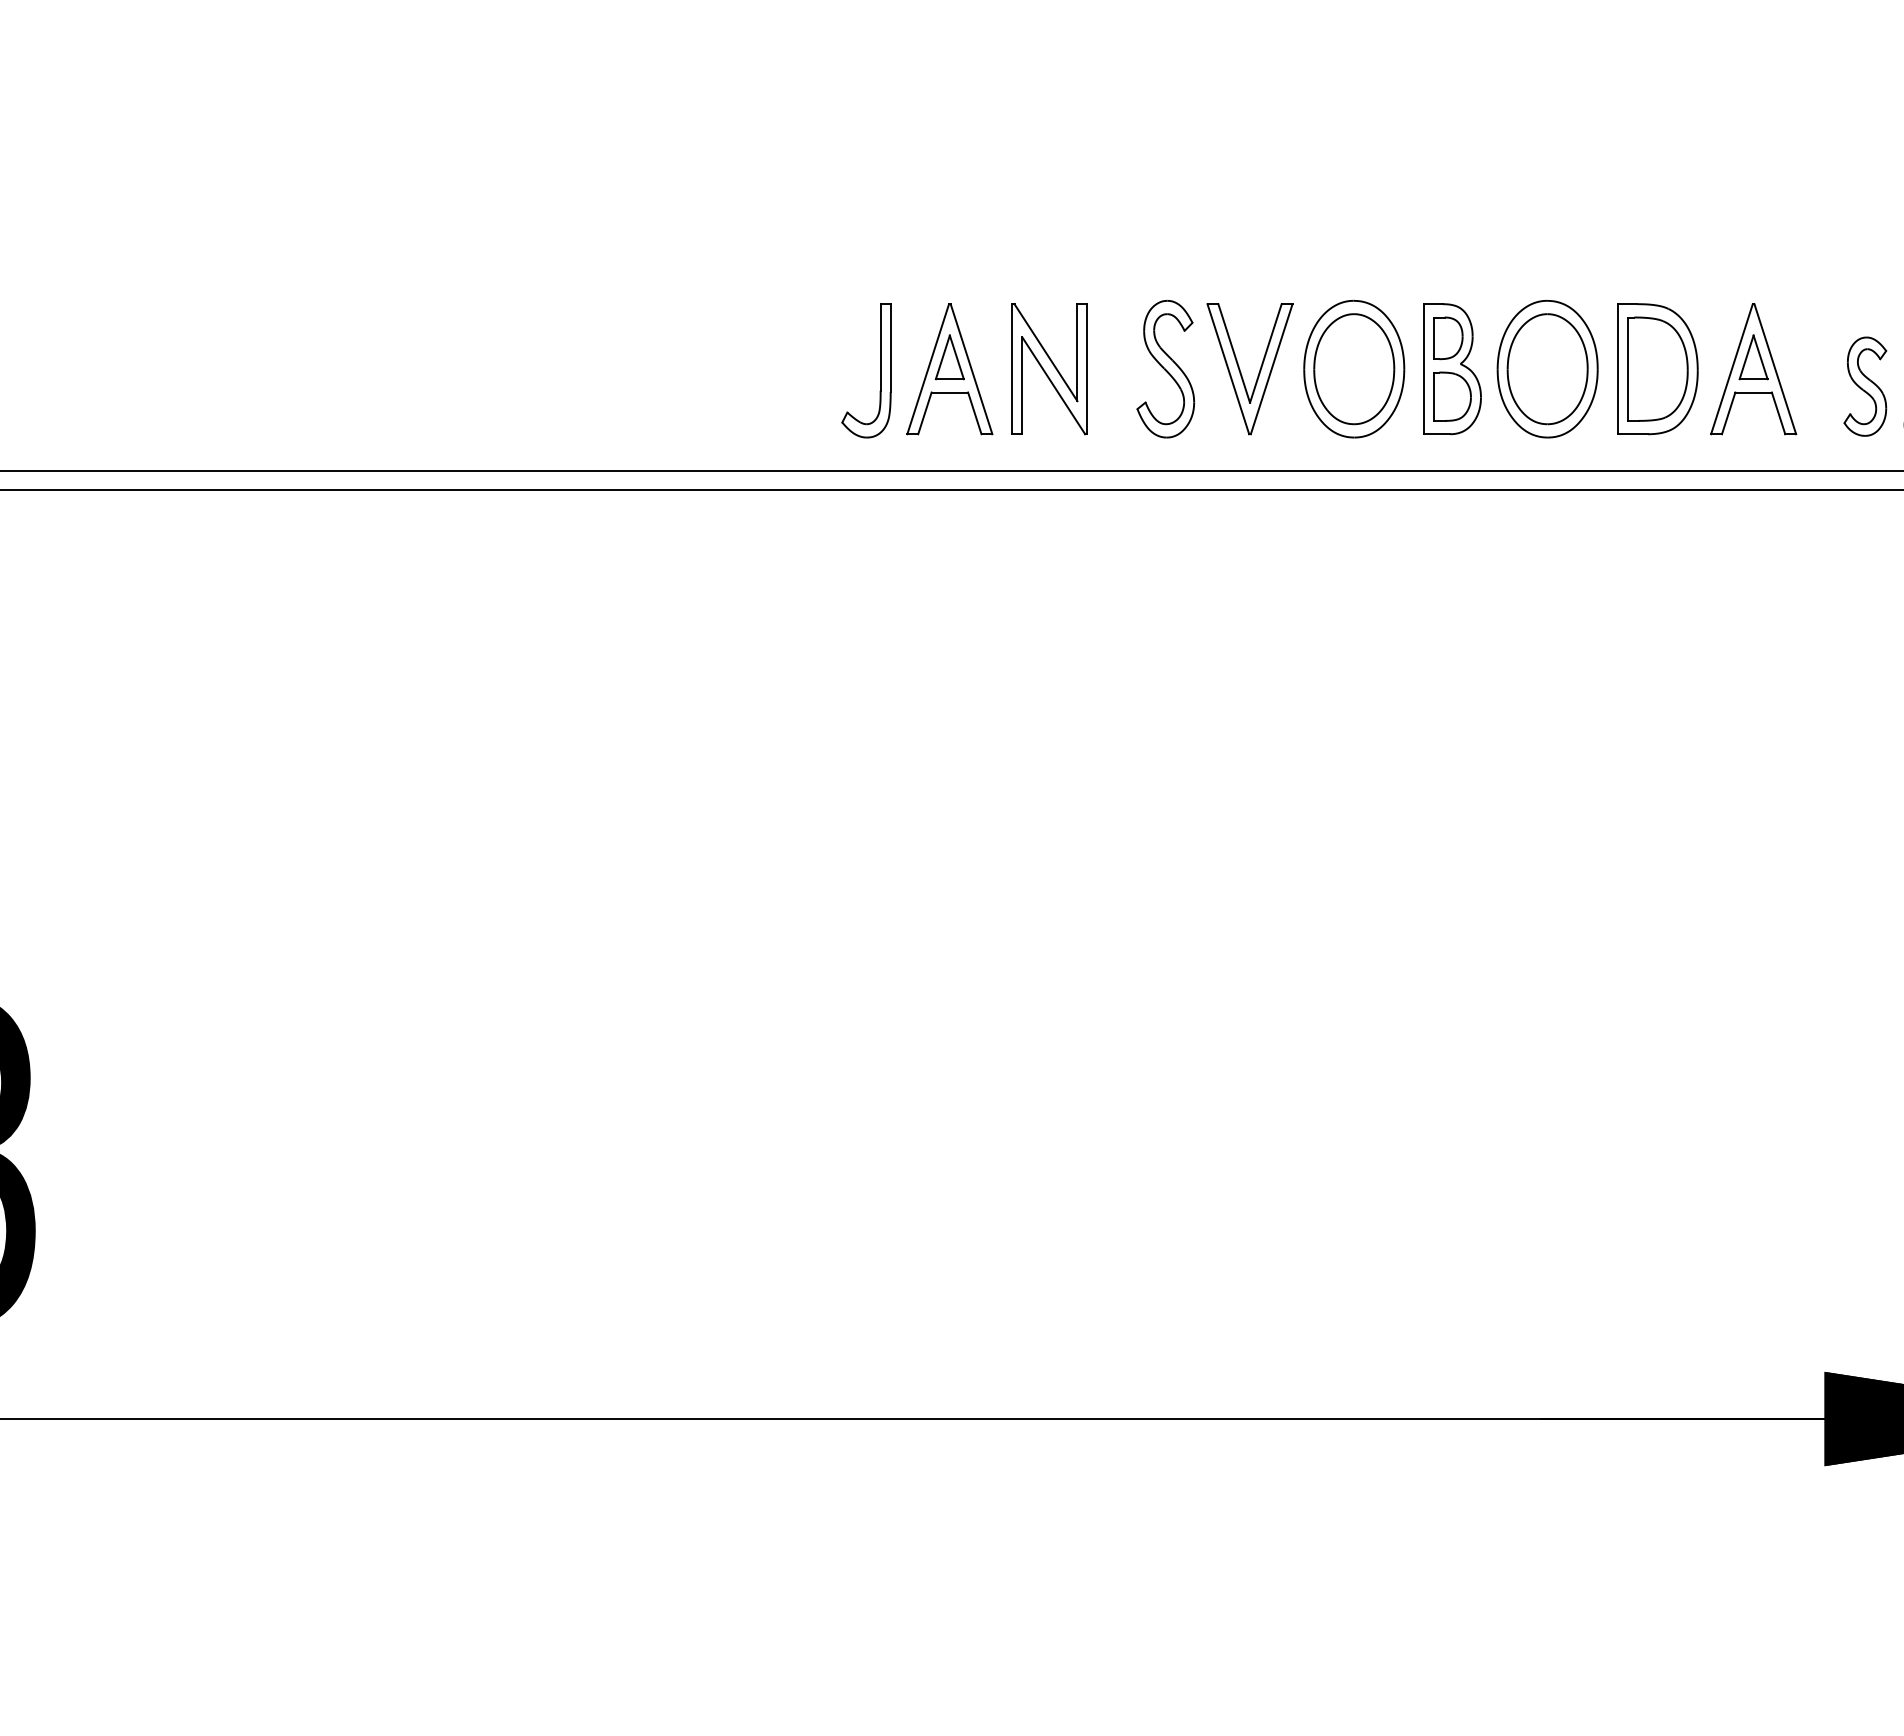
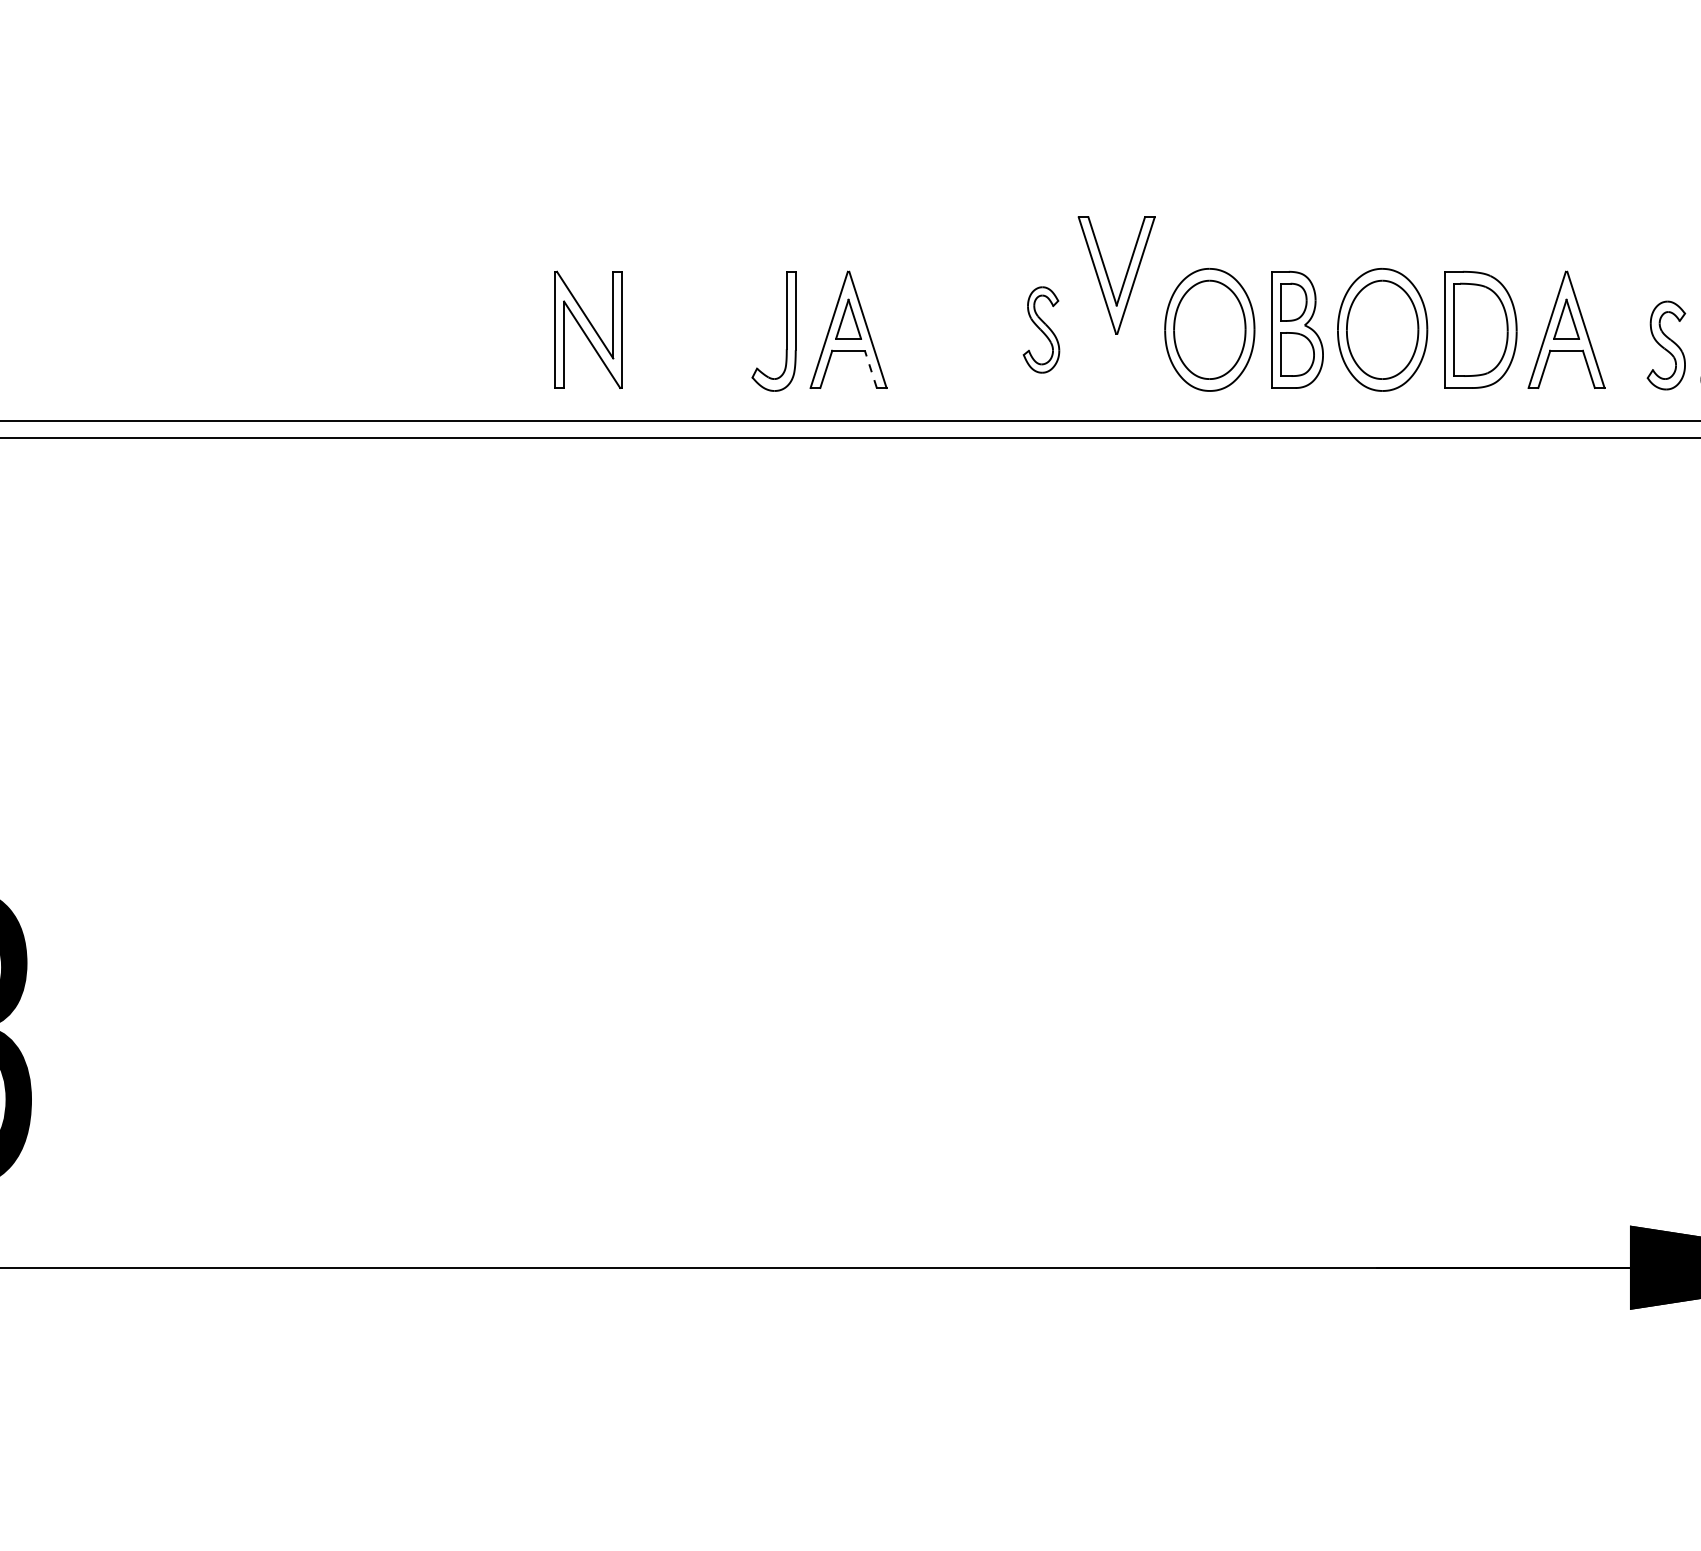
part: (1049, 369) -> (588, 330), moved
part: (1165, 369) -> (1041, 330), size x0.7
part: (1241, 372) -> (1109, 278), moved
line: (974, 413) -> (870, 369), solid -> dashed

